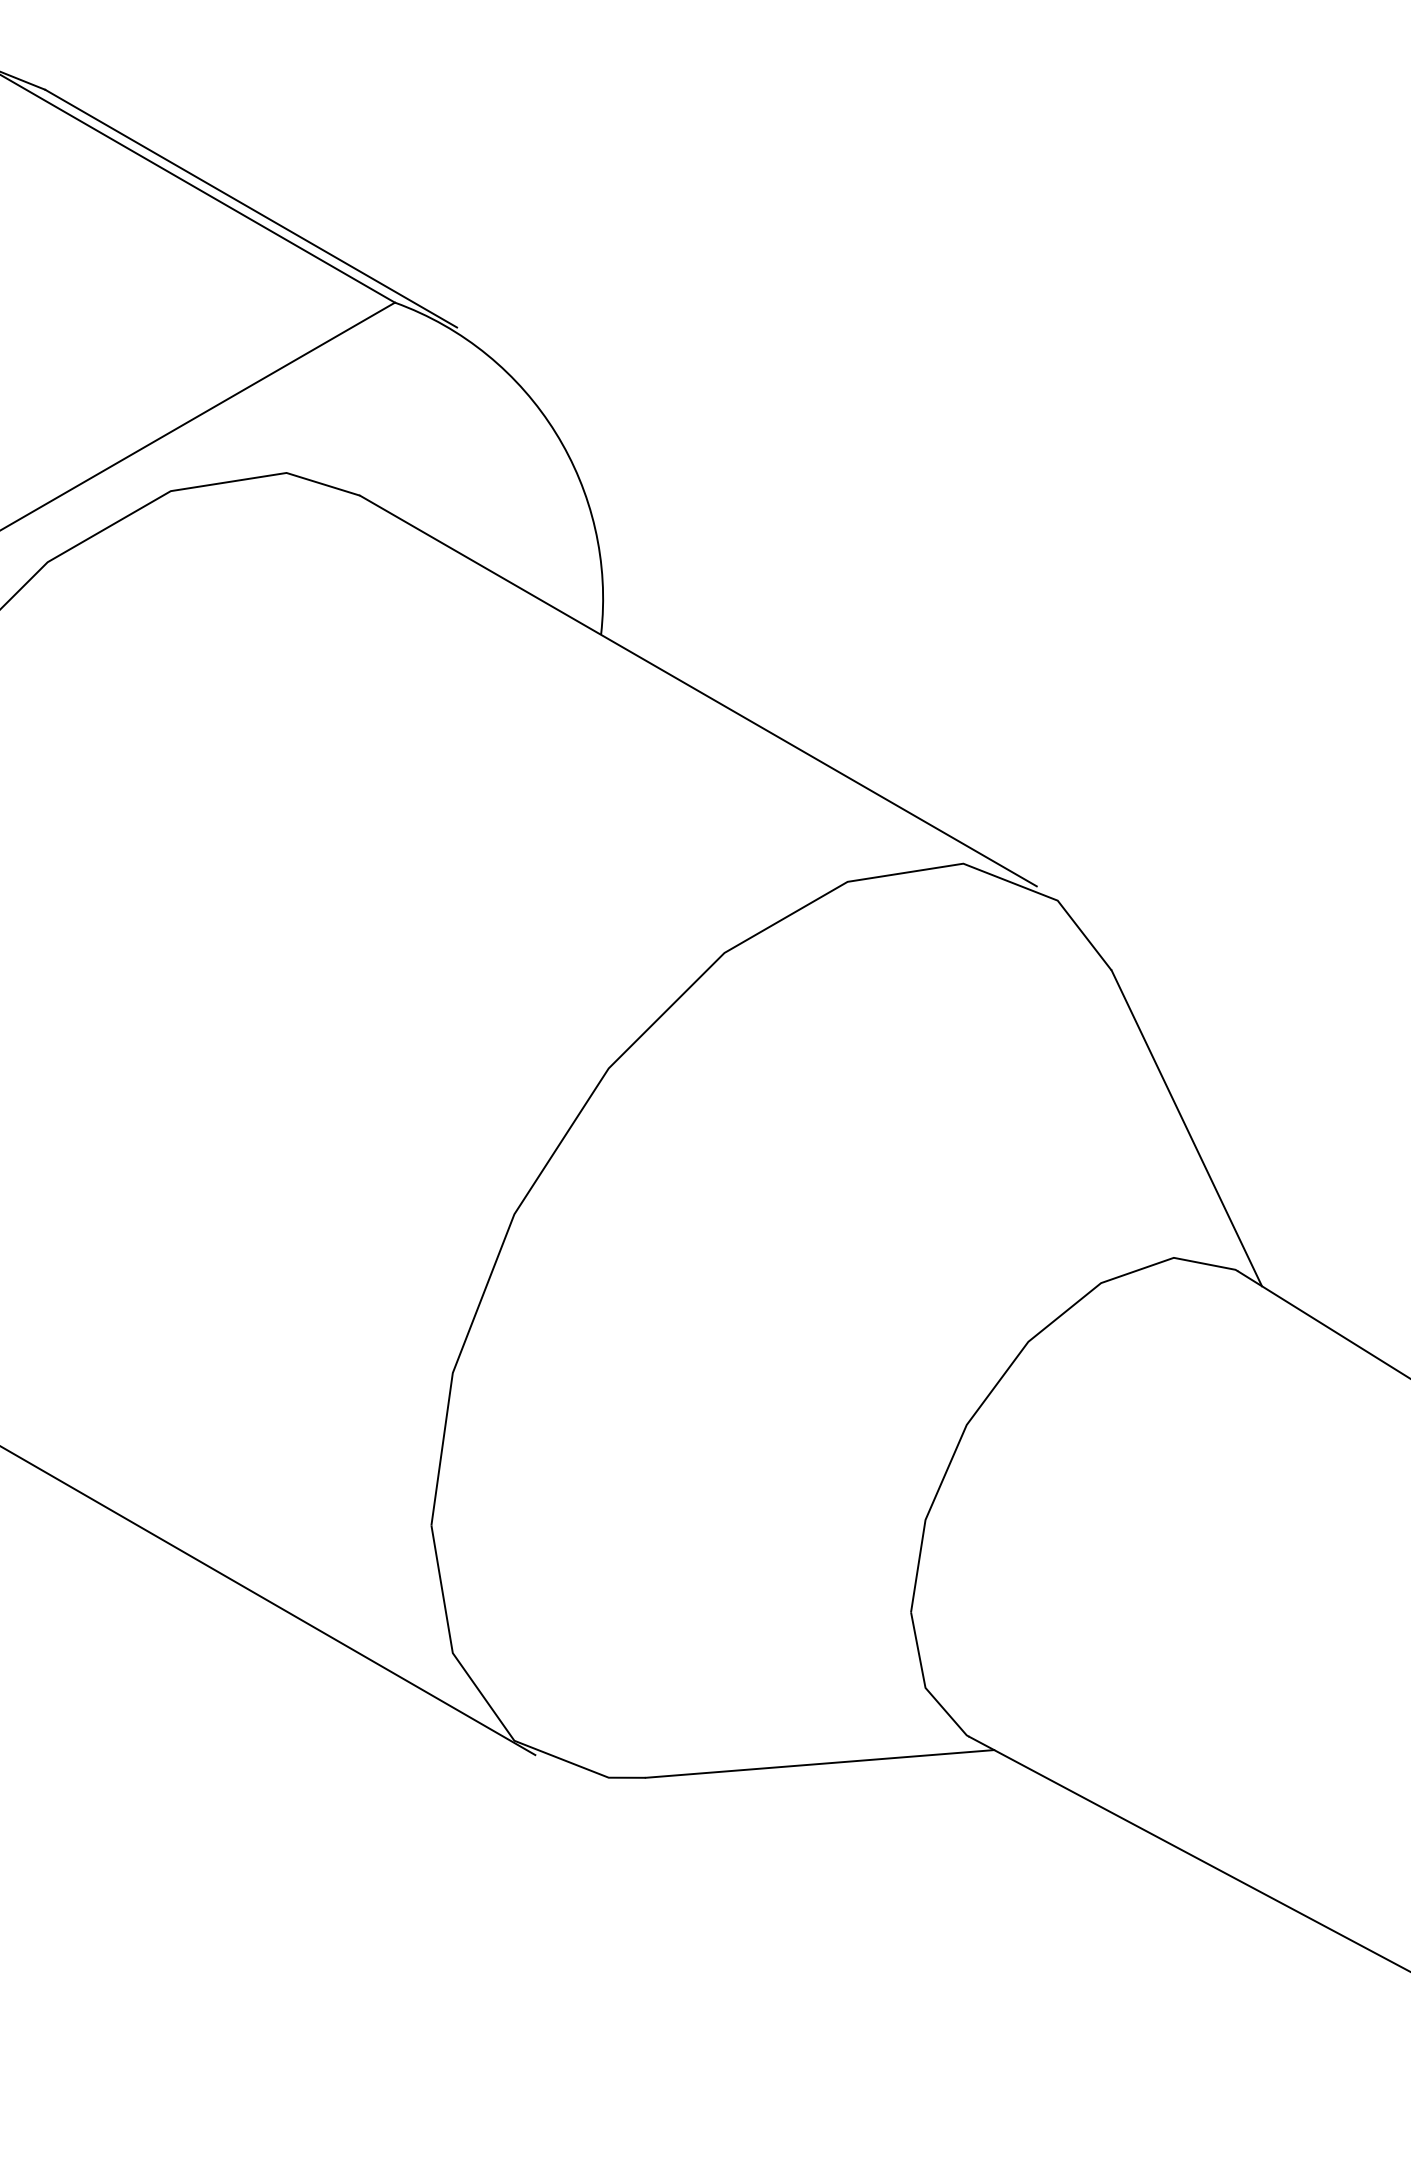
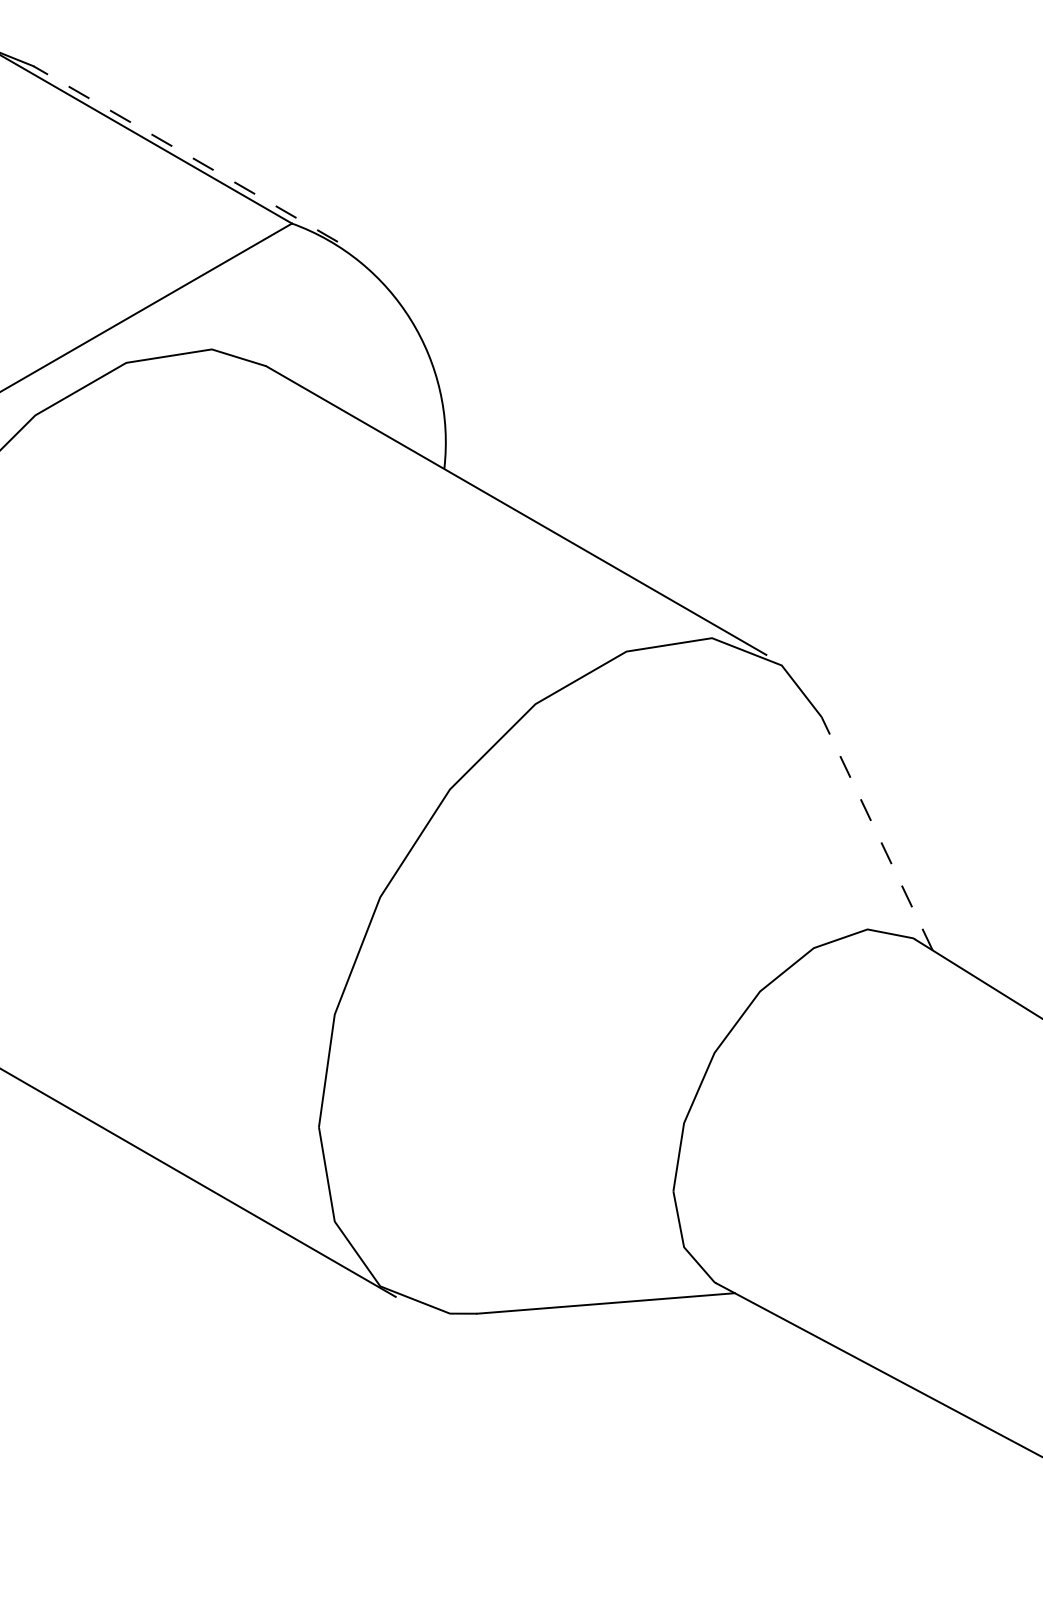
line: (251, 208) -> (185, 153), solid -> dashed
line: (1186, 1128) -> (876, 833), solid -> dashed

